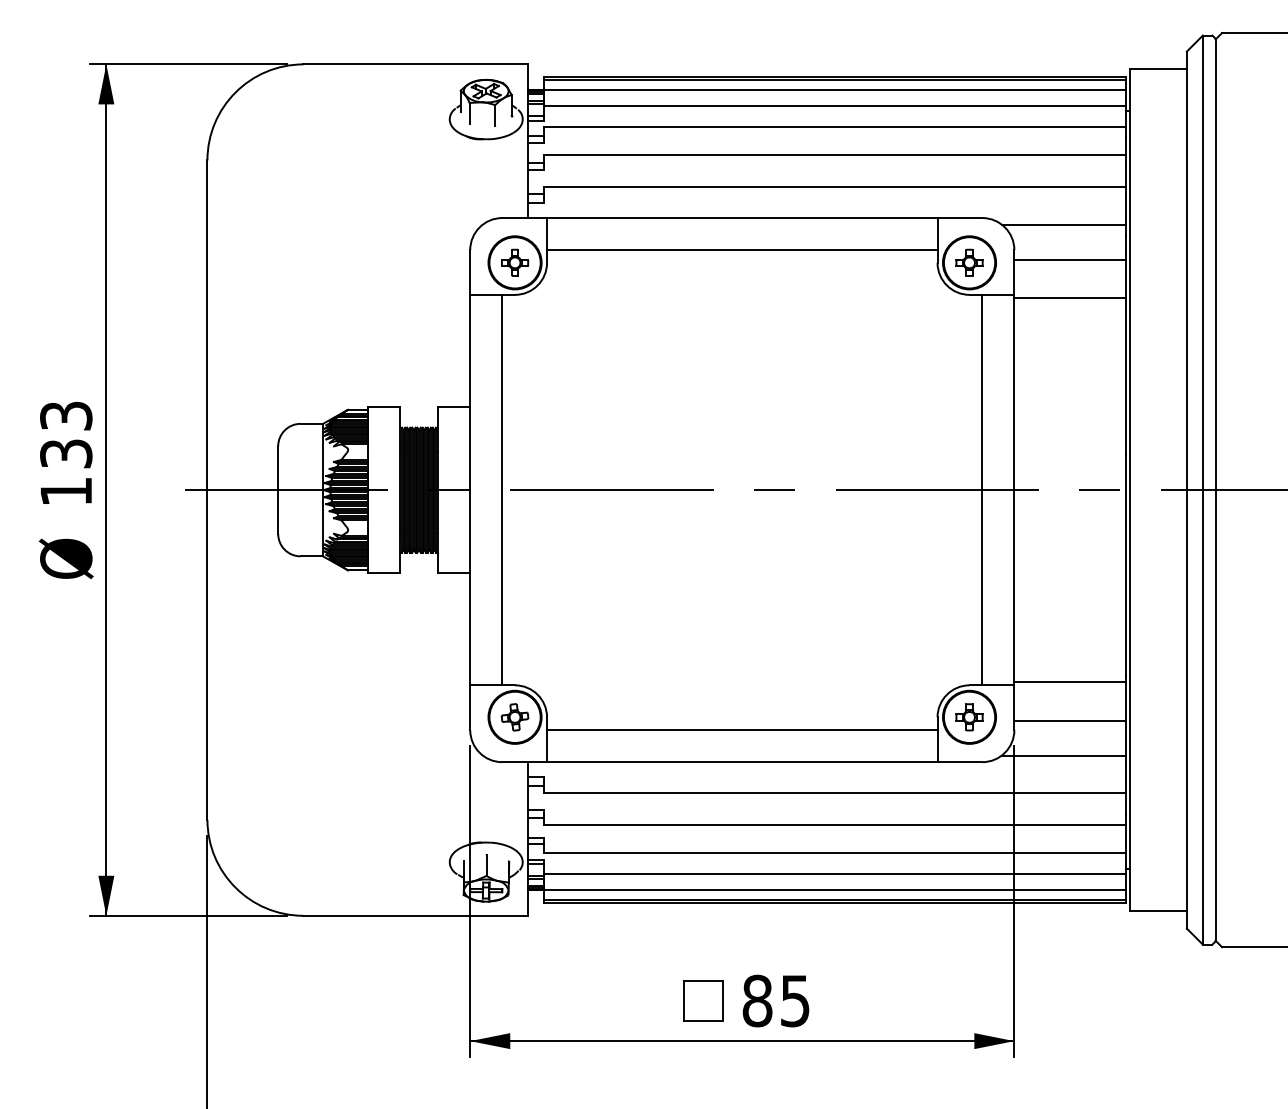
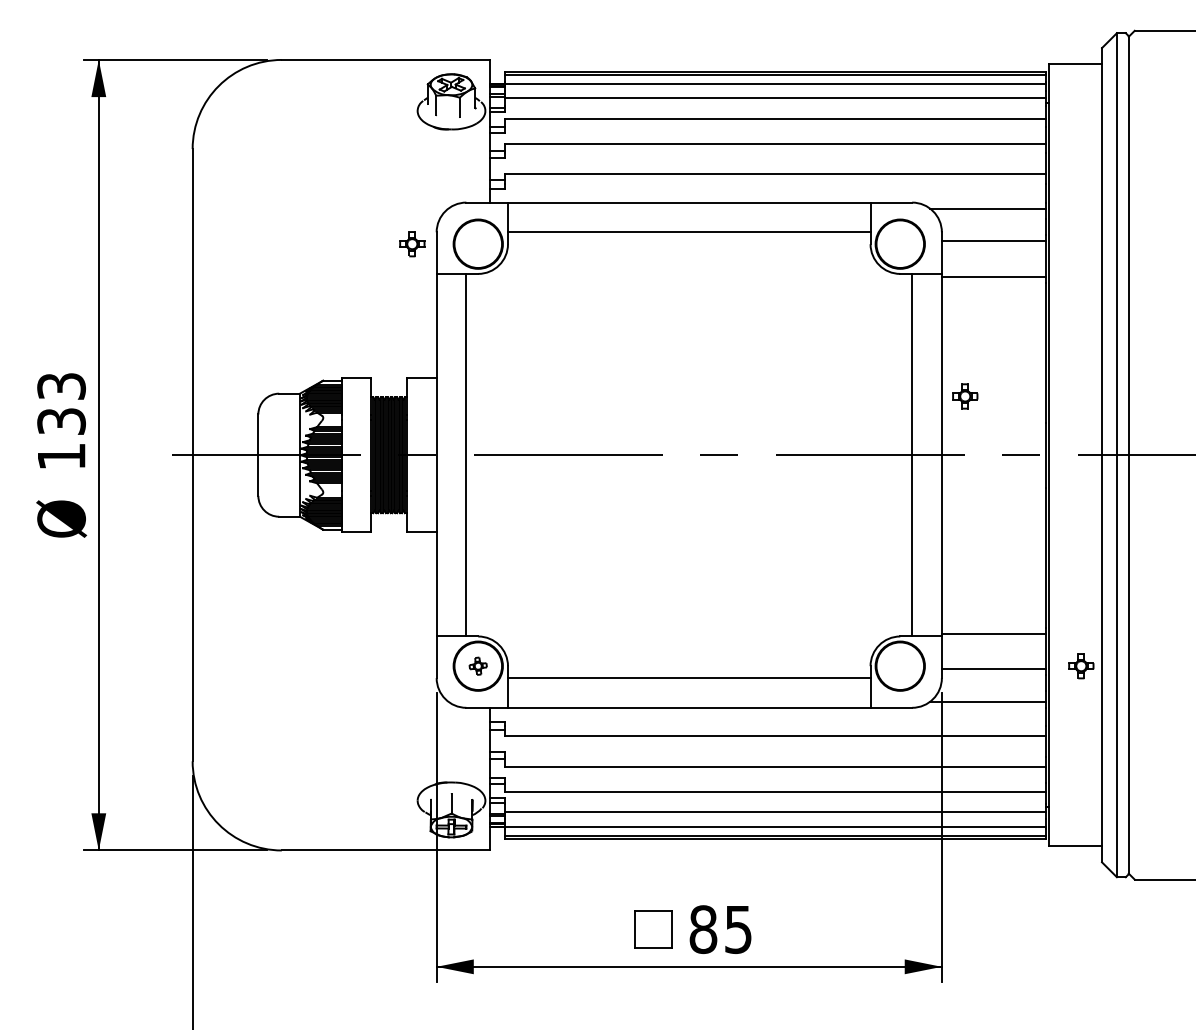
part: (515, 262) -> (412, 243), moved
part: (969, 262) -> (965, 396), moved
part: (514, 717) -> (477, 666), size x0.7
part: (969, 717) -> (1081, 666), moved

